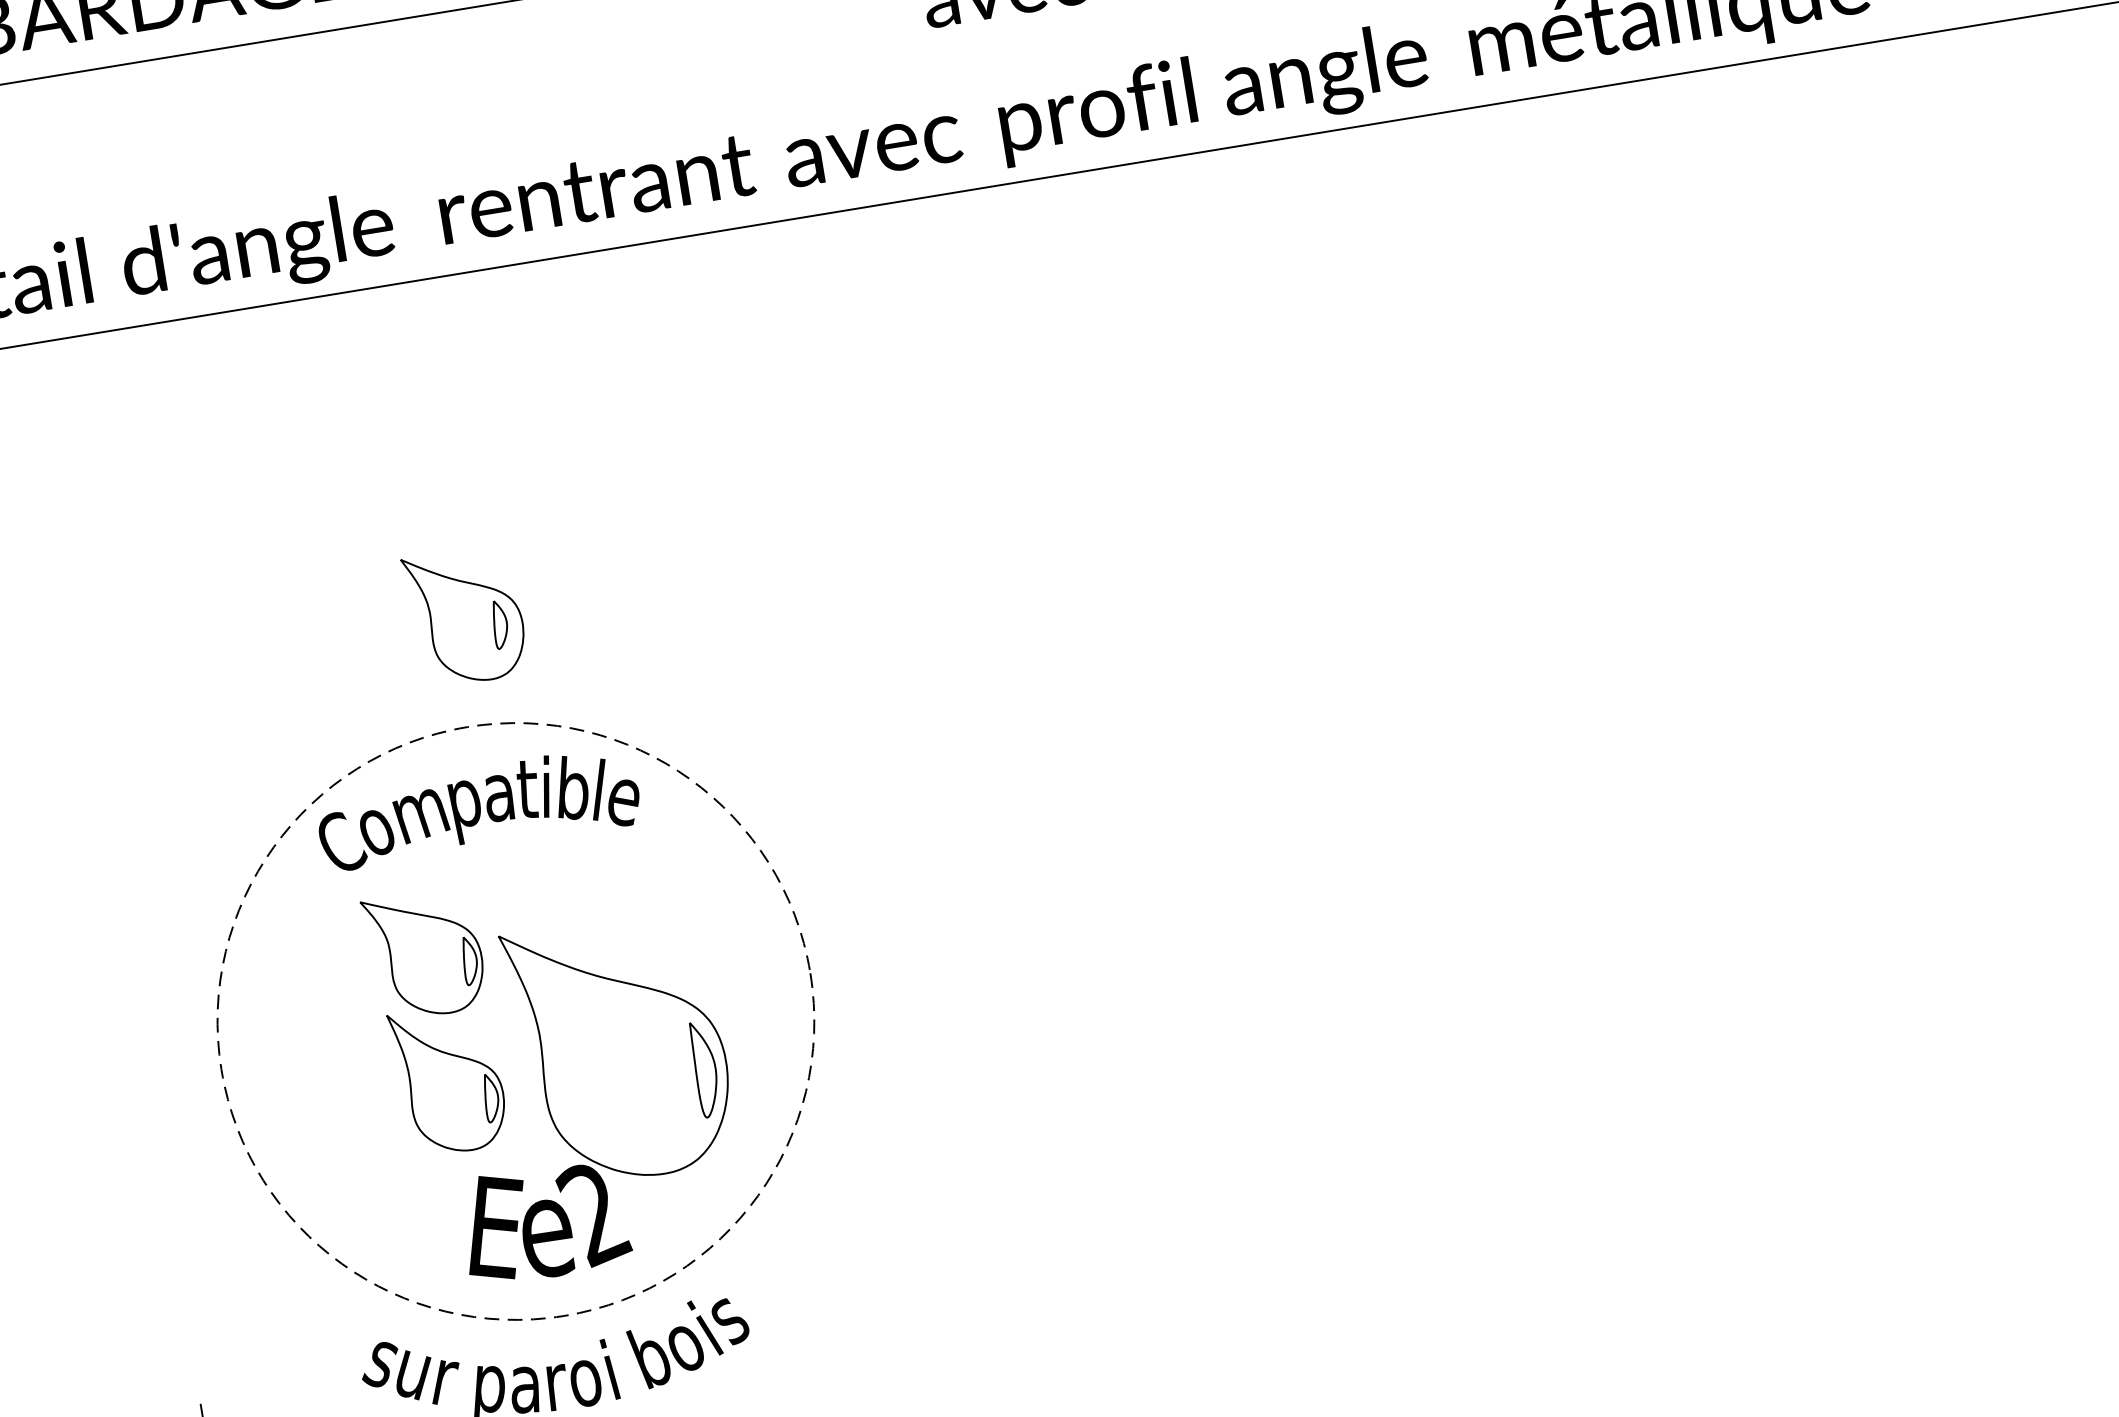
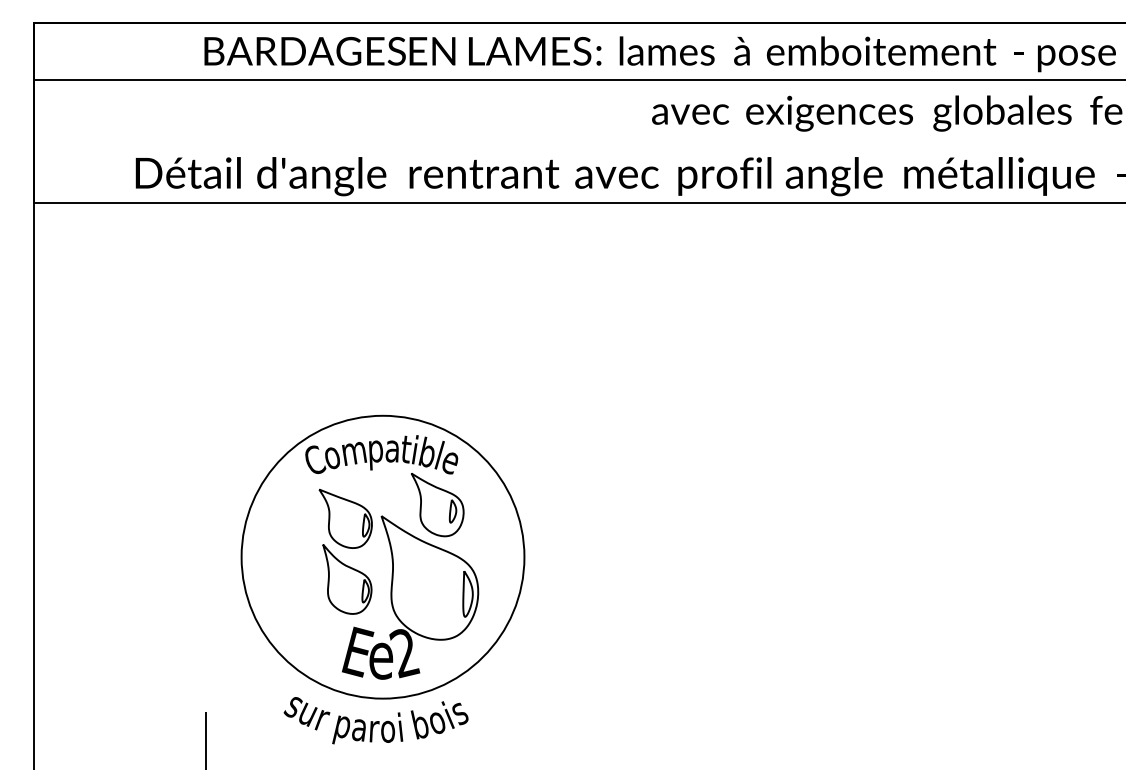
part: (465, 617) -> (437, 505), moved
circle: (514, 1020) -> (382, 556), dashed -> solid

